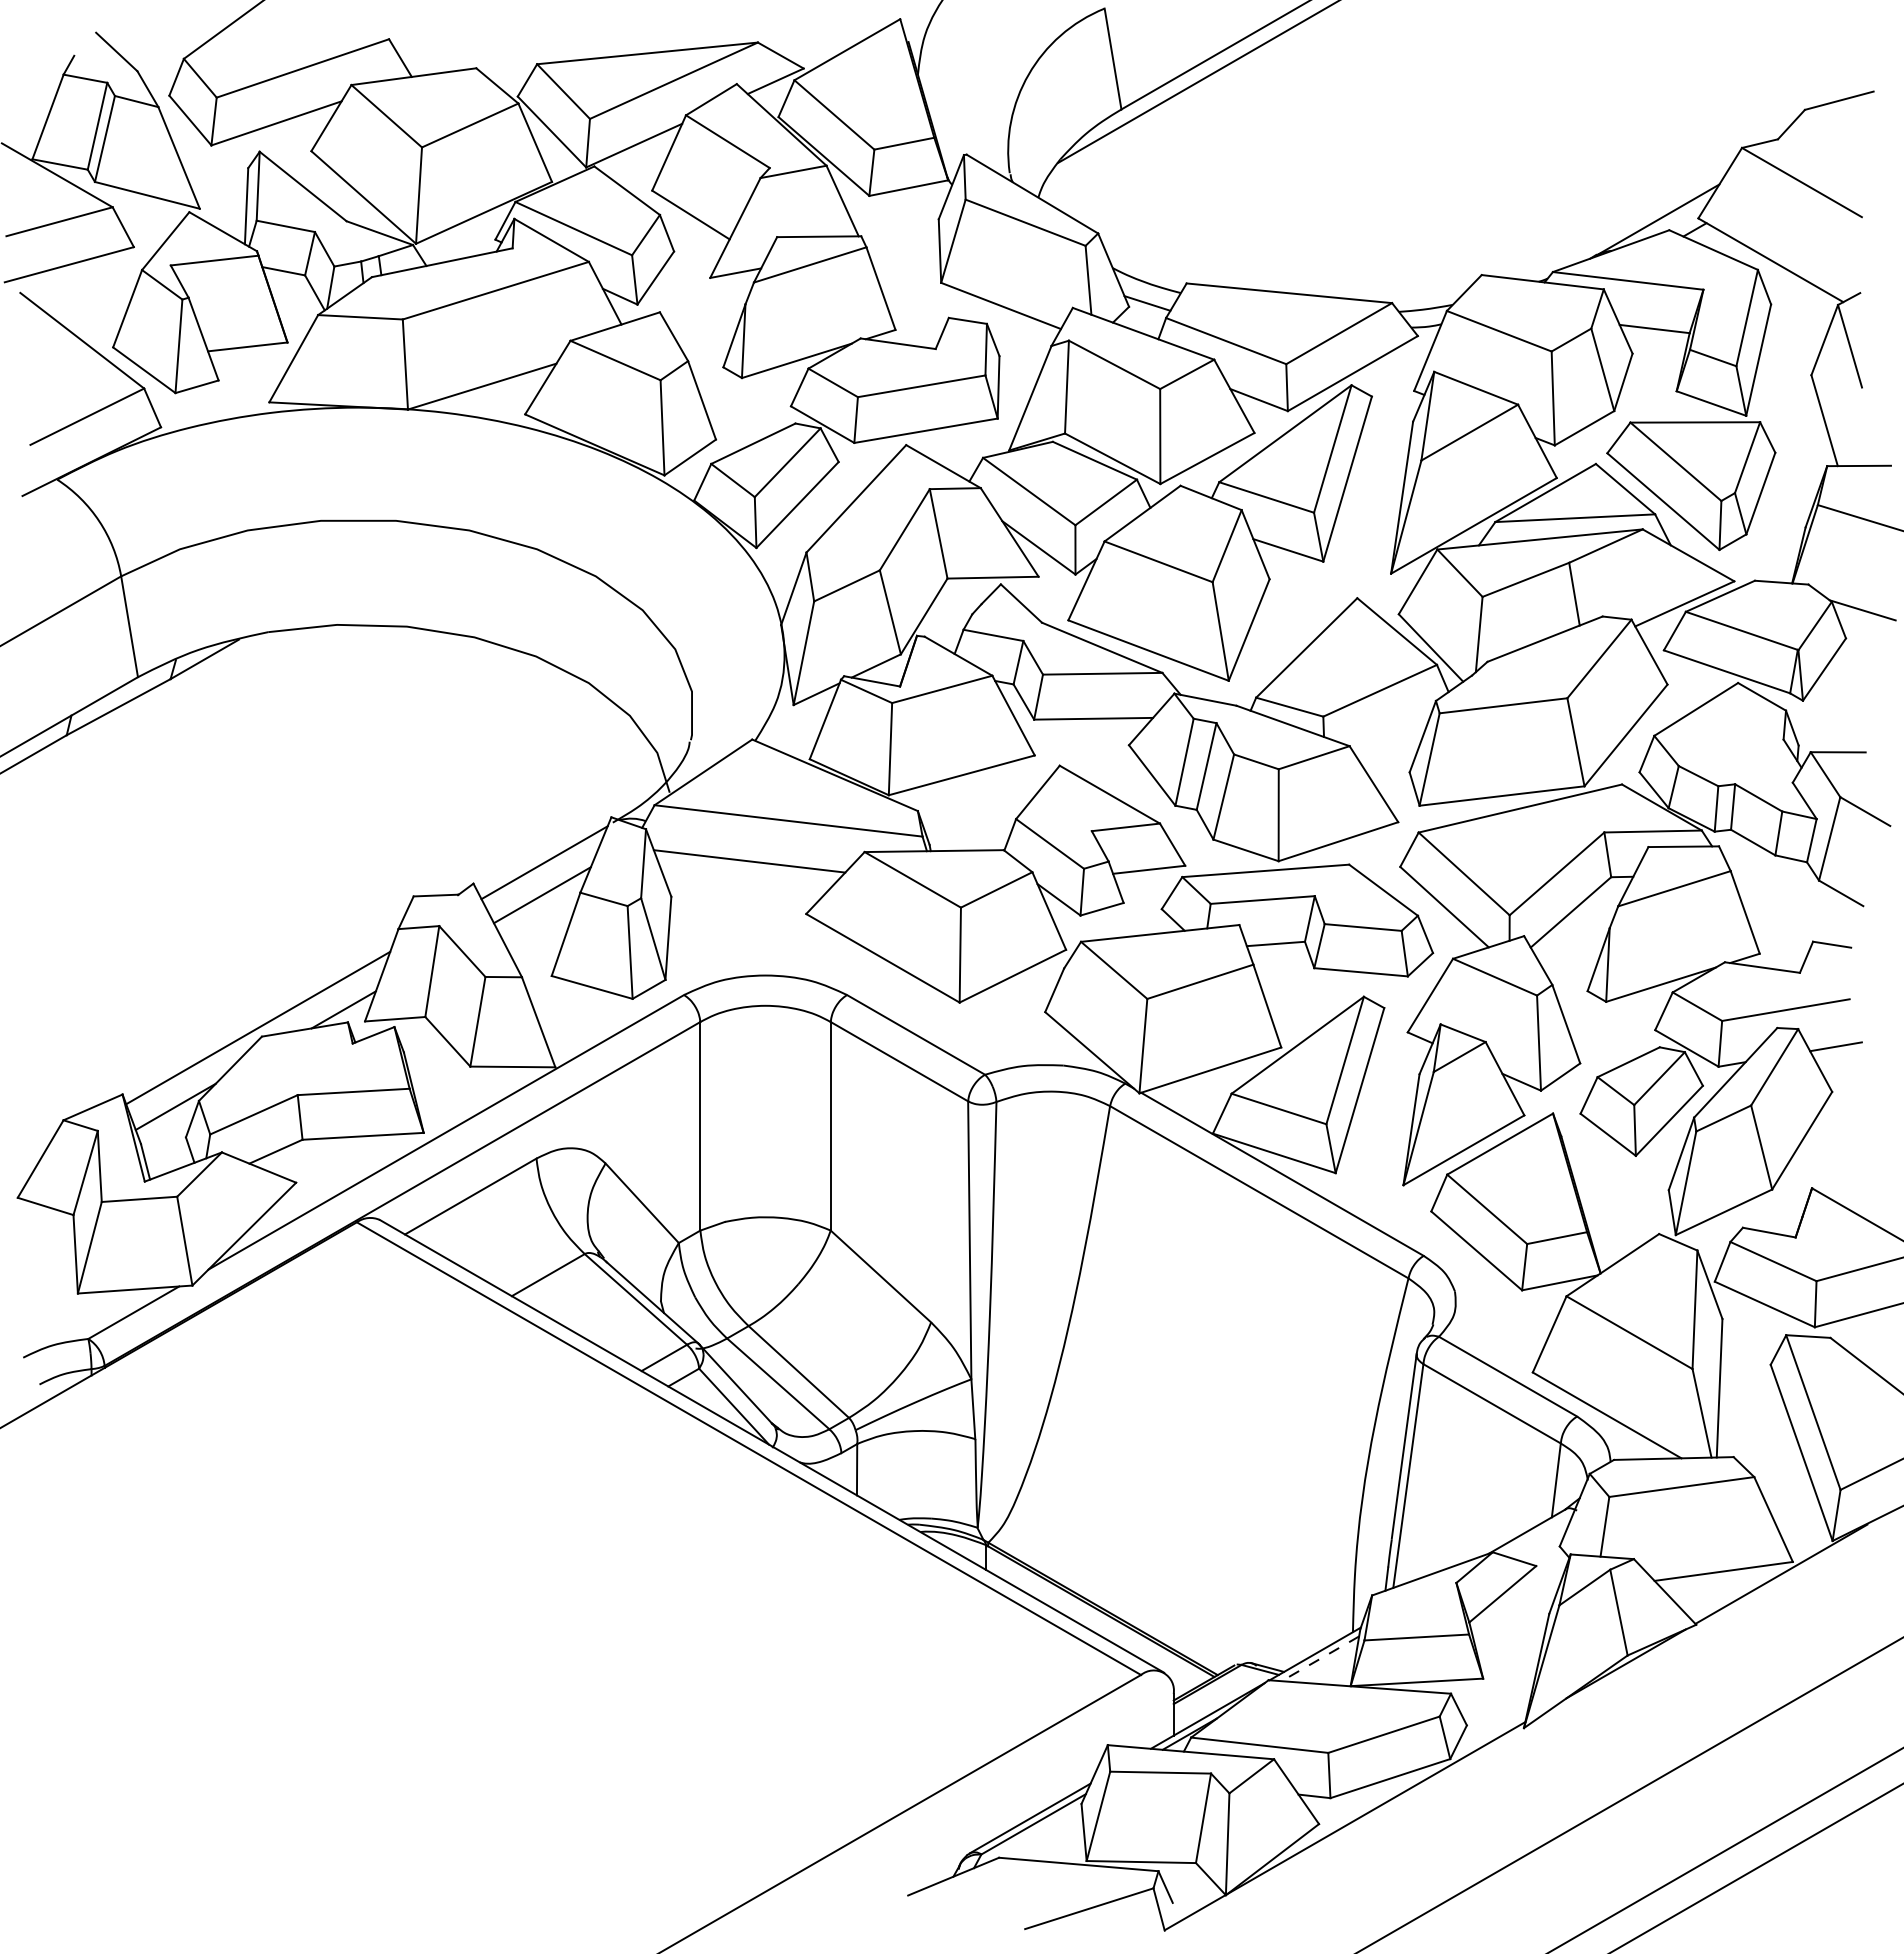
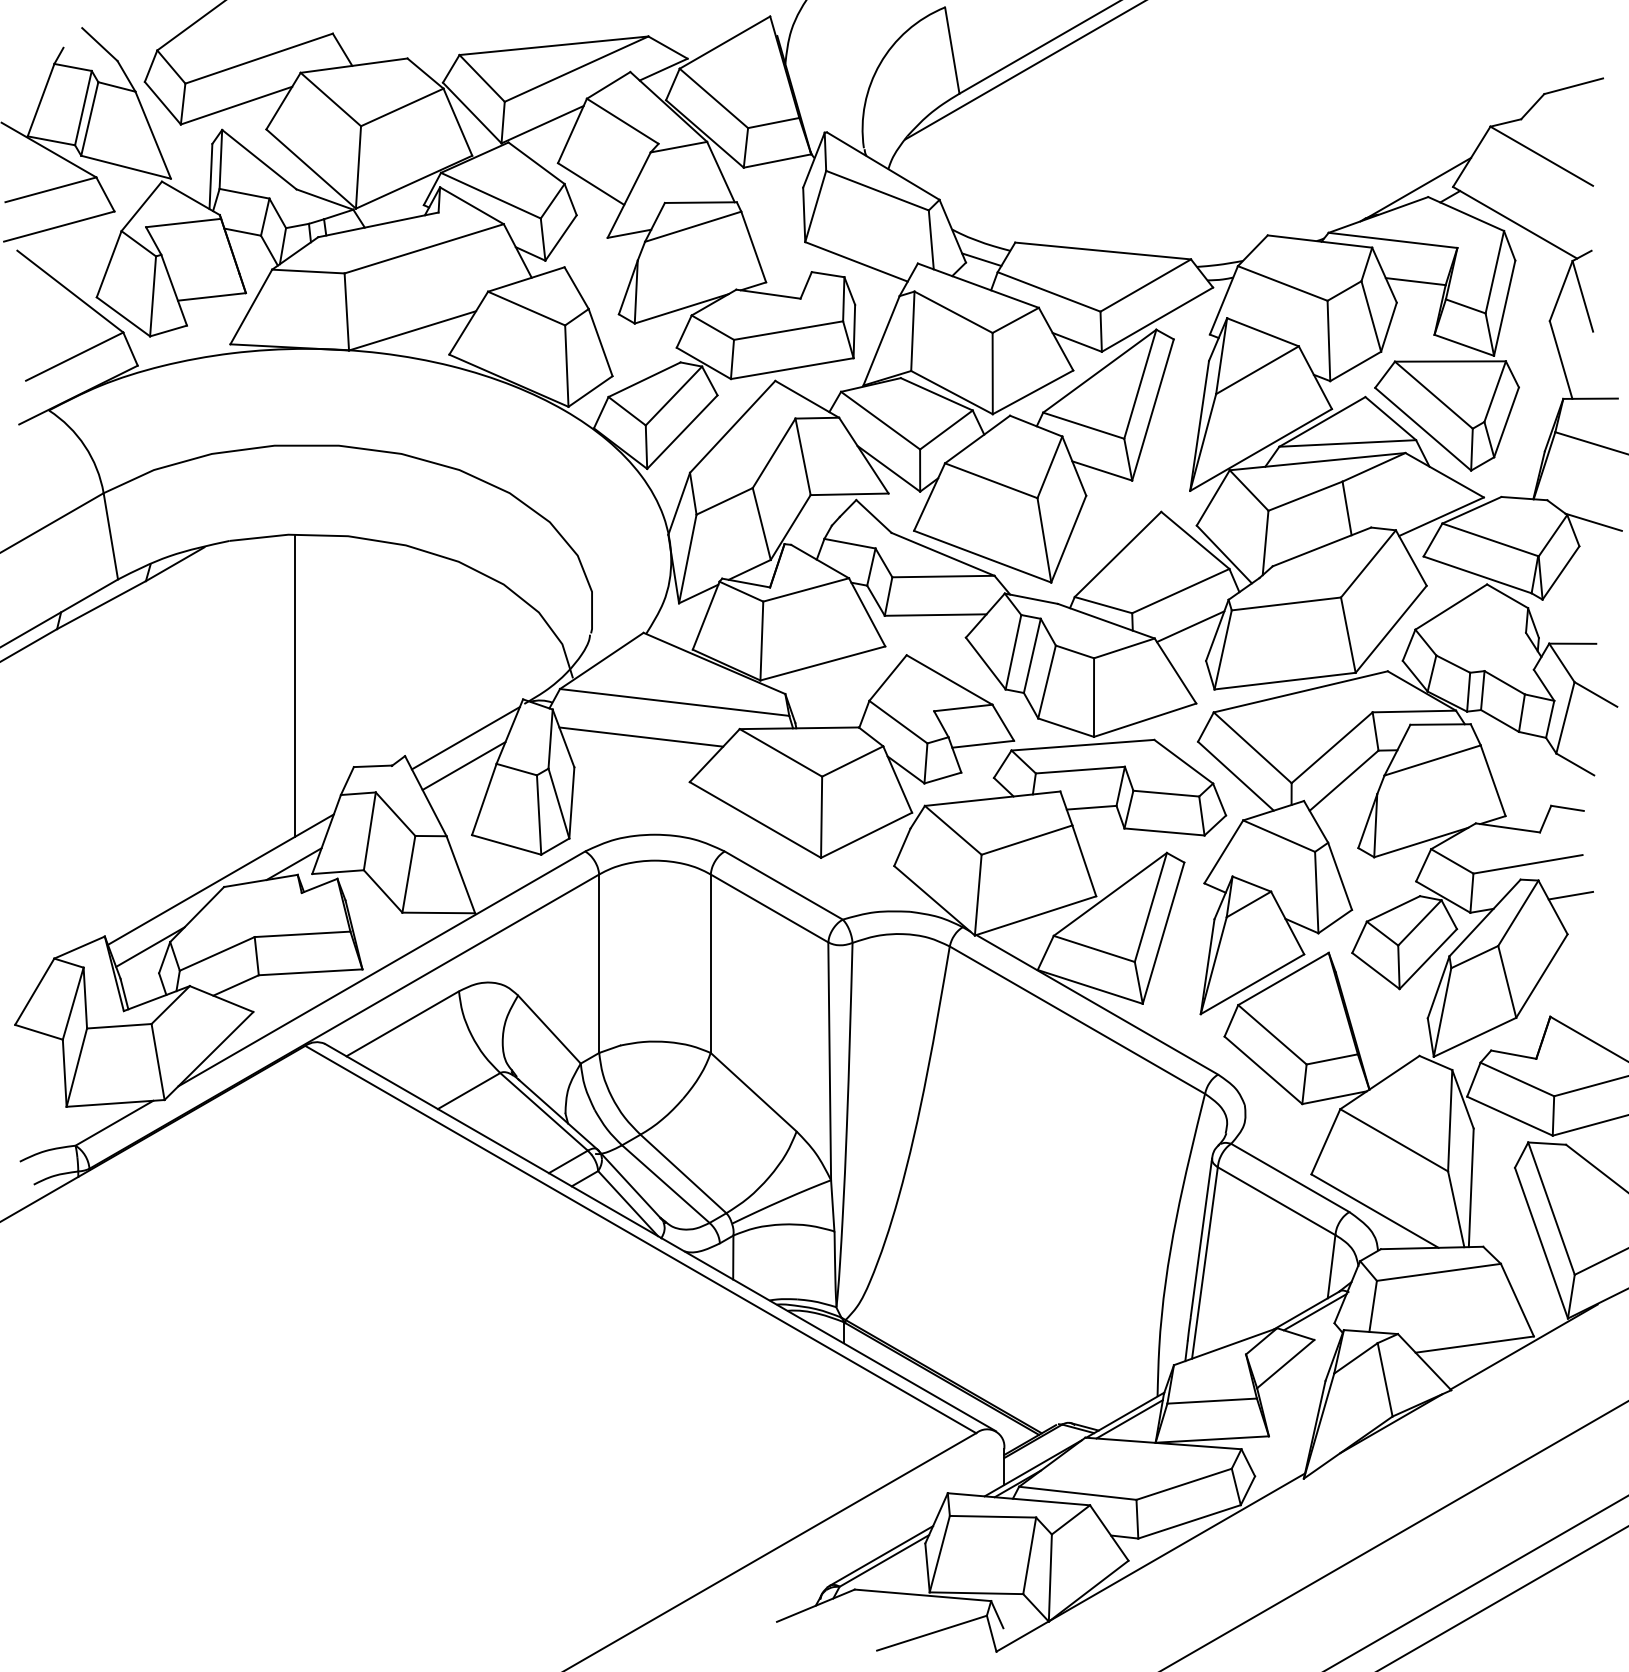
line: (1391, 732) -> (1190, 626), added
line: (344, 802) -> (294, 686), added
line: (1536, 1533) -> (1314, 1312), added
line: (1320, 1658) -> (1129, 1419), dashed -> solid

